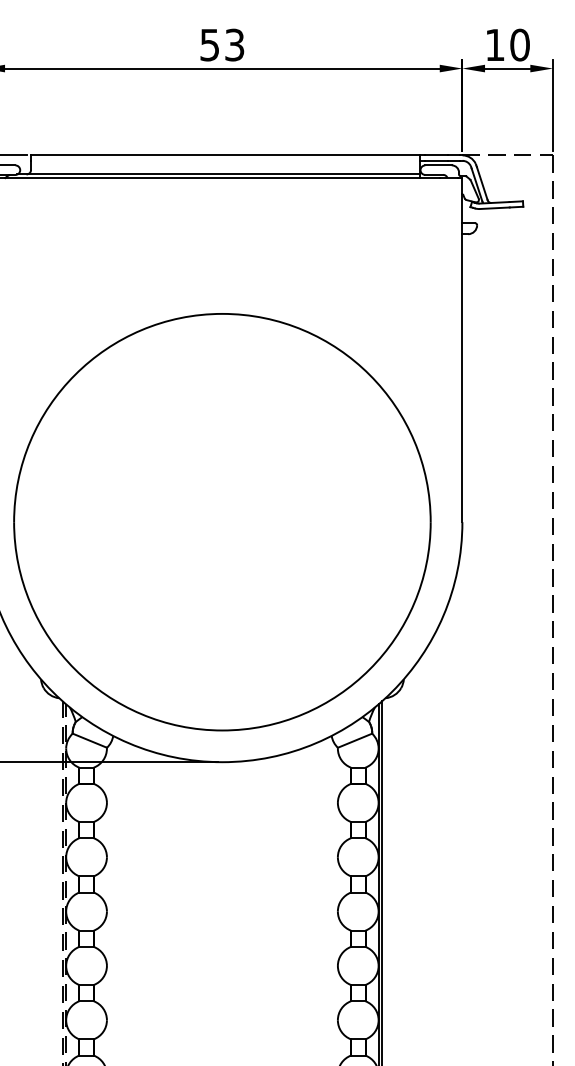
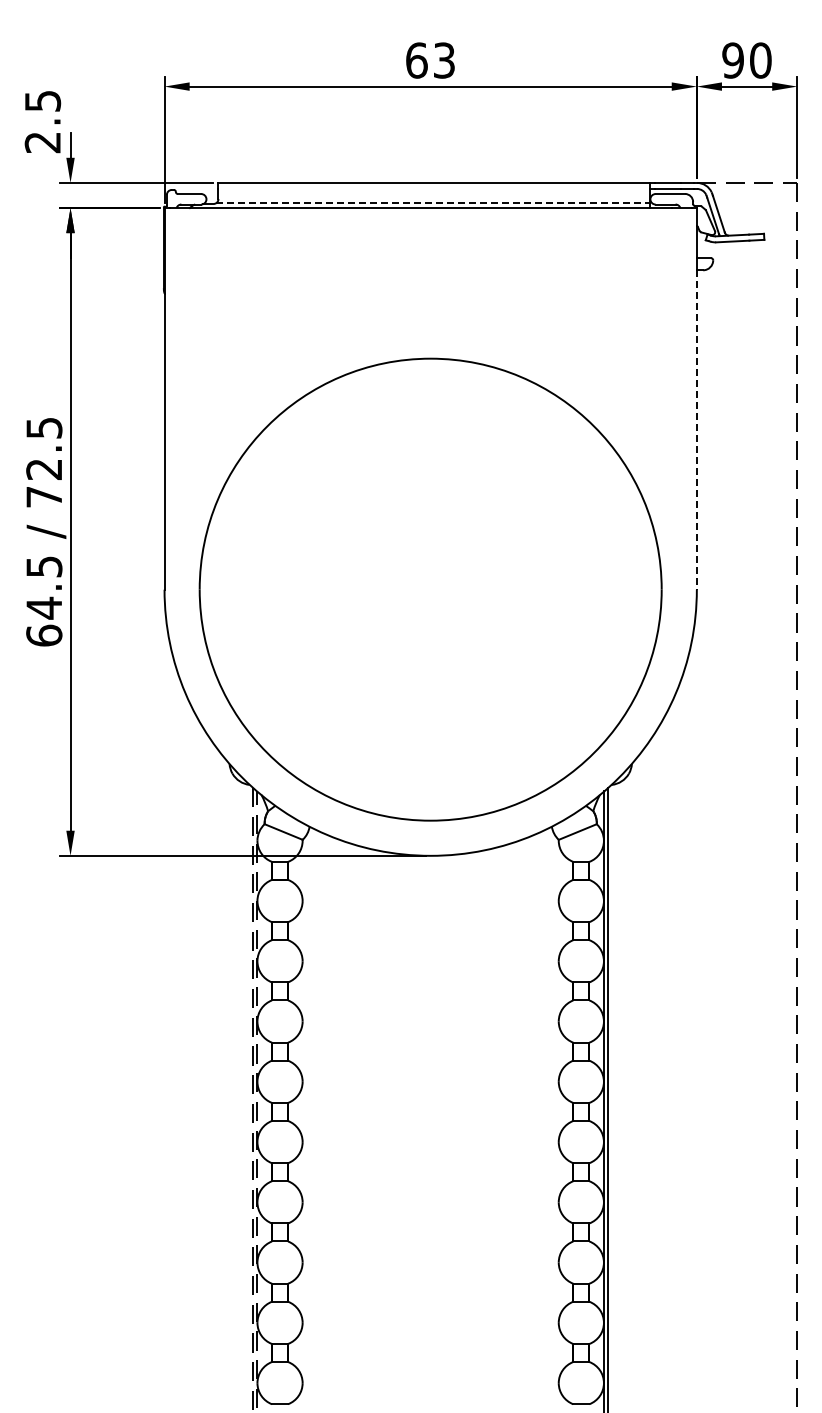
text: (209, 45) -> (416, 60), 53 -> 63
text: (494, 45) -> (732, 60), 10 -> 90
line: (224, 173) -> (433, 203), solid -> dashed
line: (462, 378) -> (696, 430), solid -> dashed

